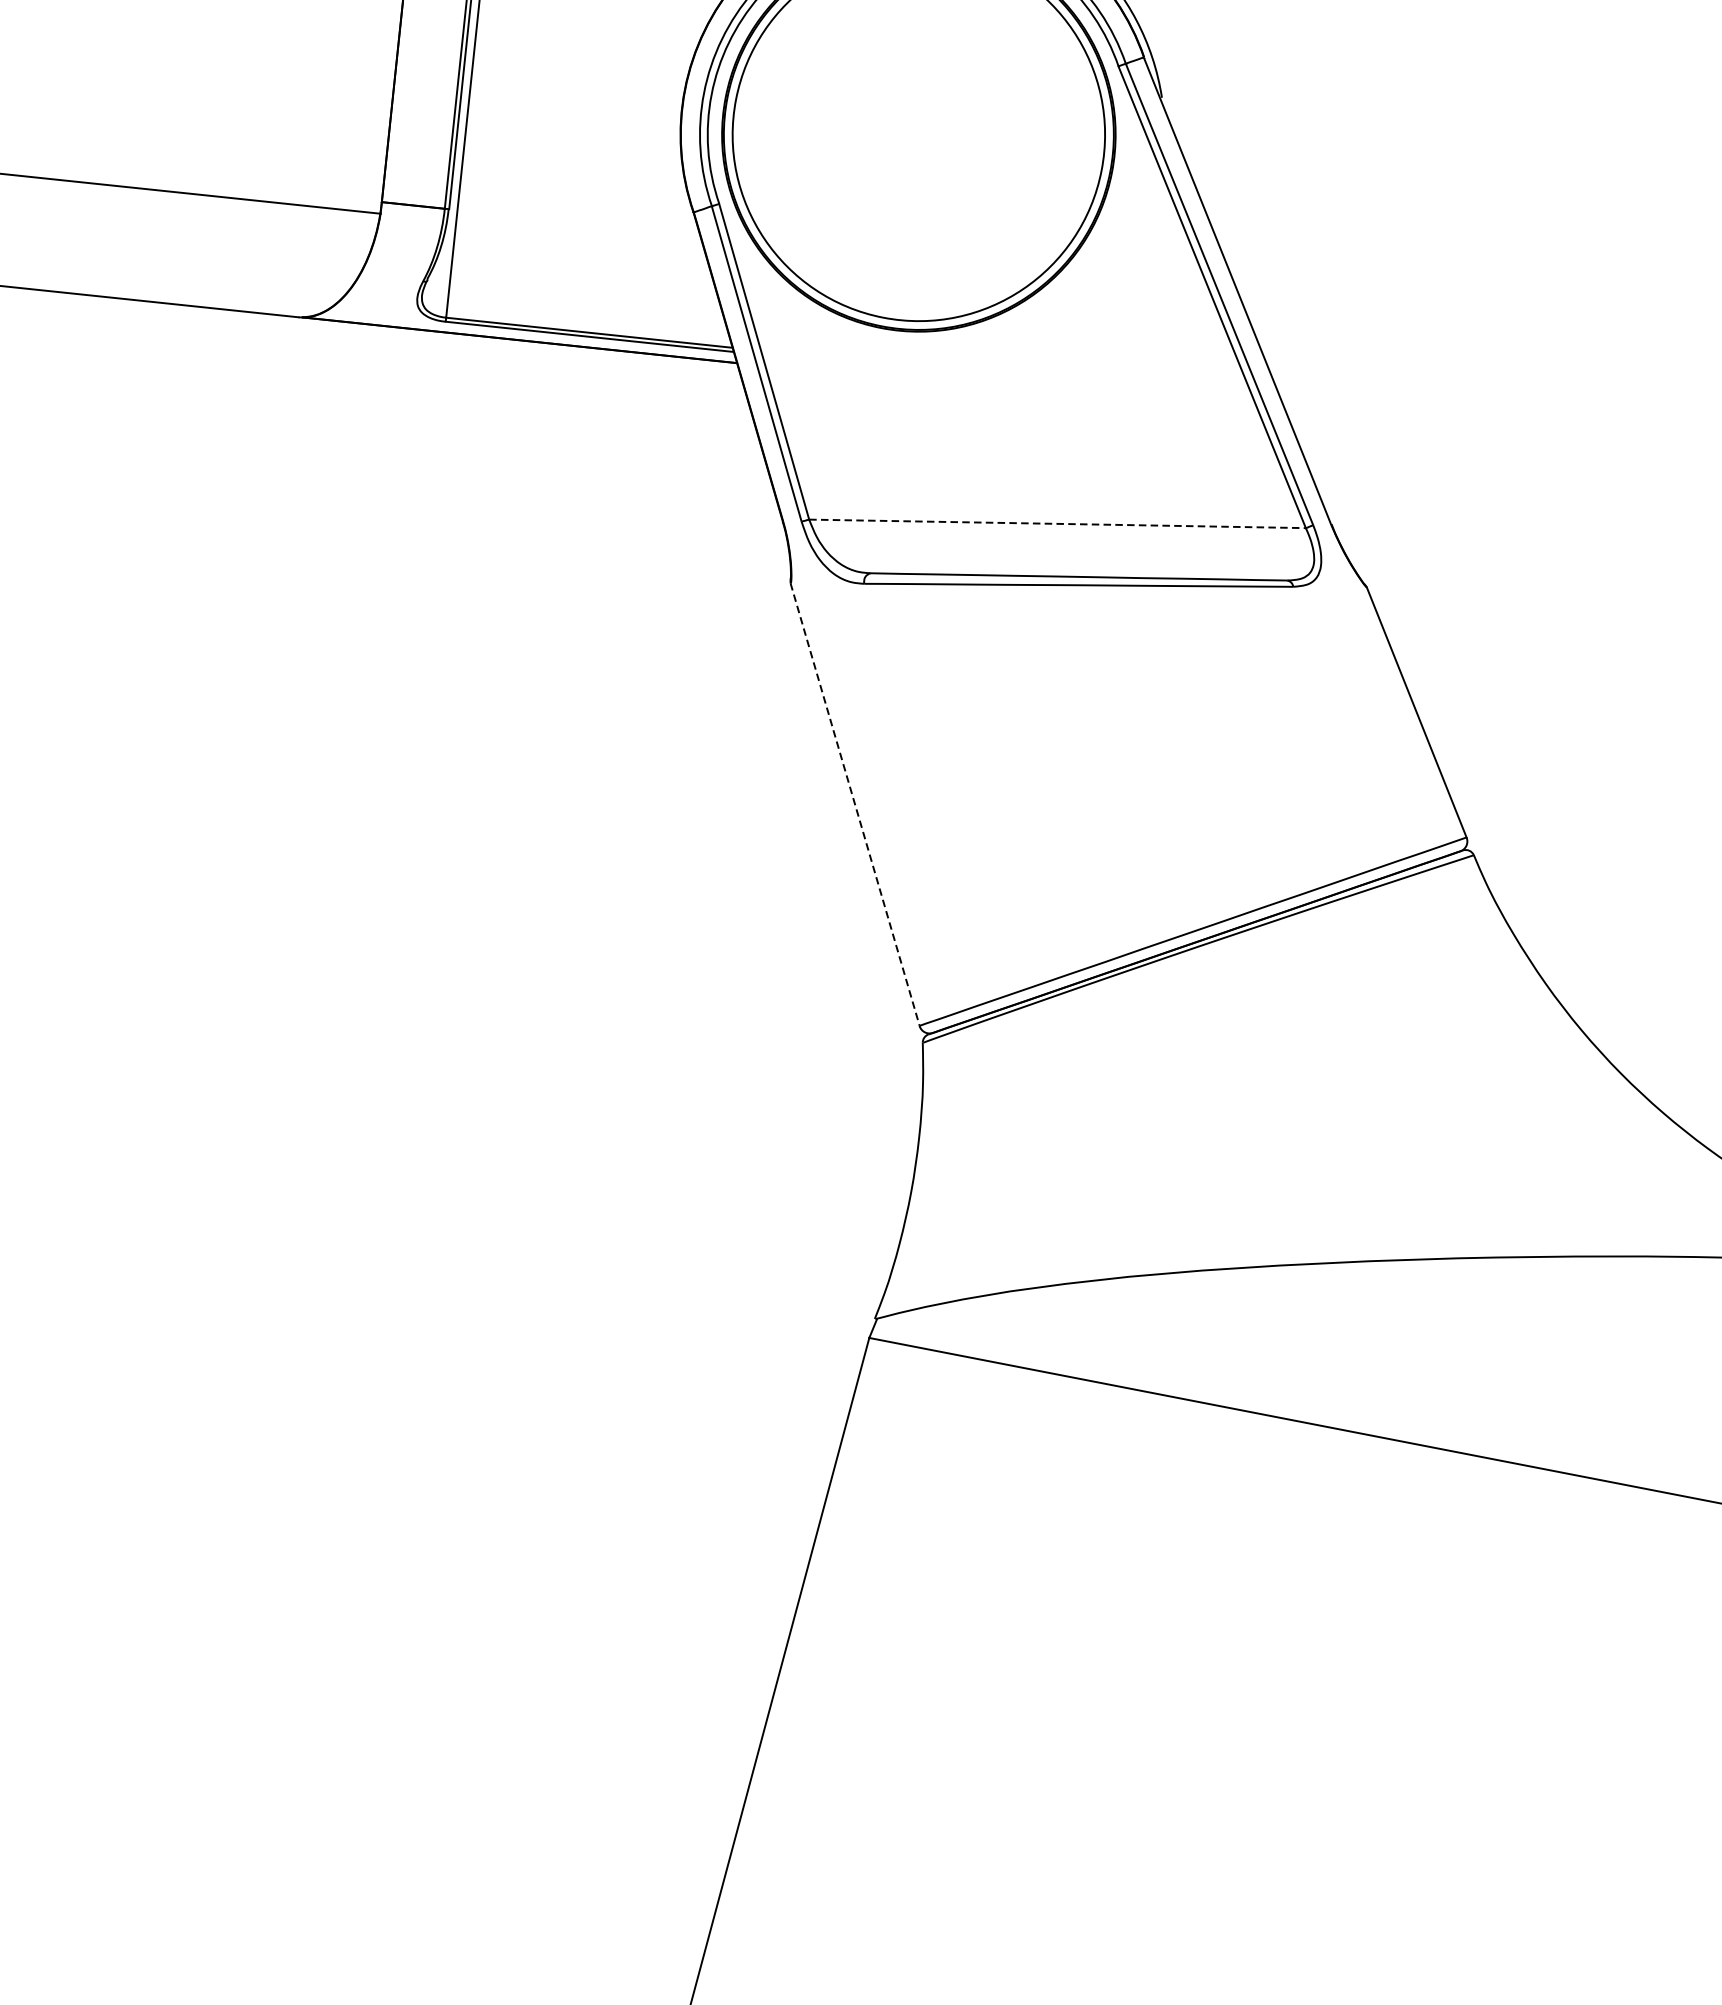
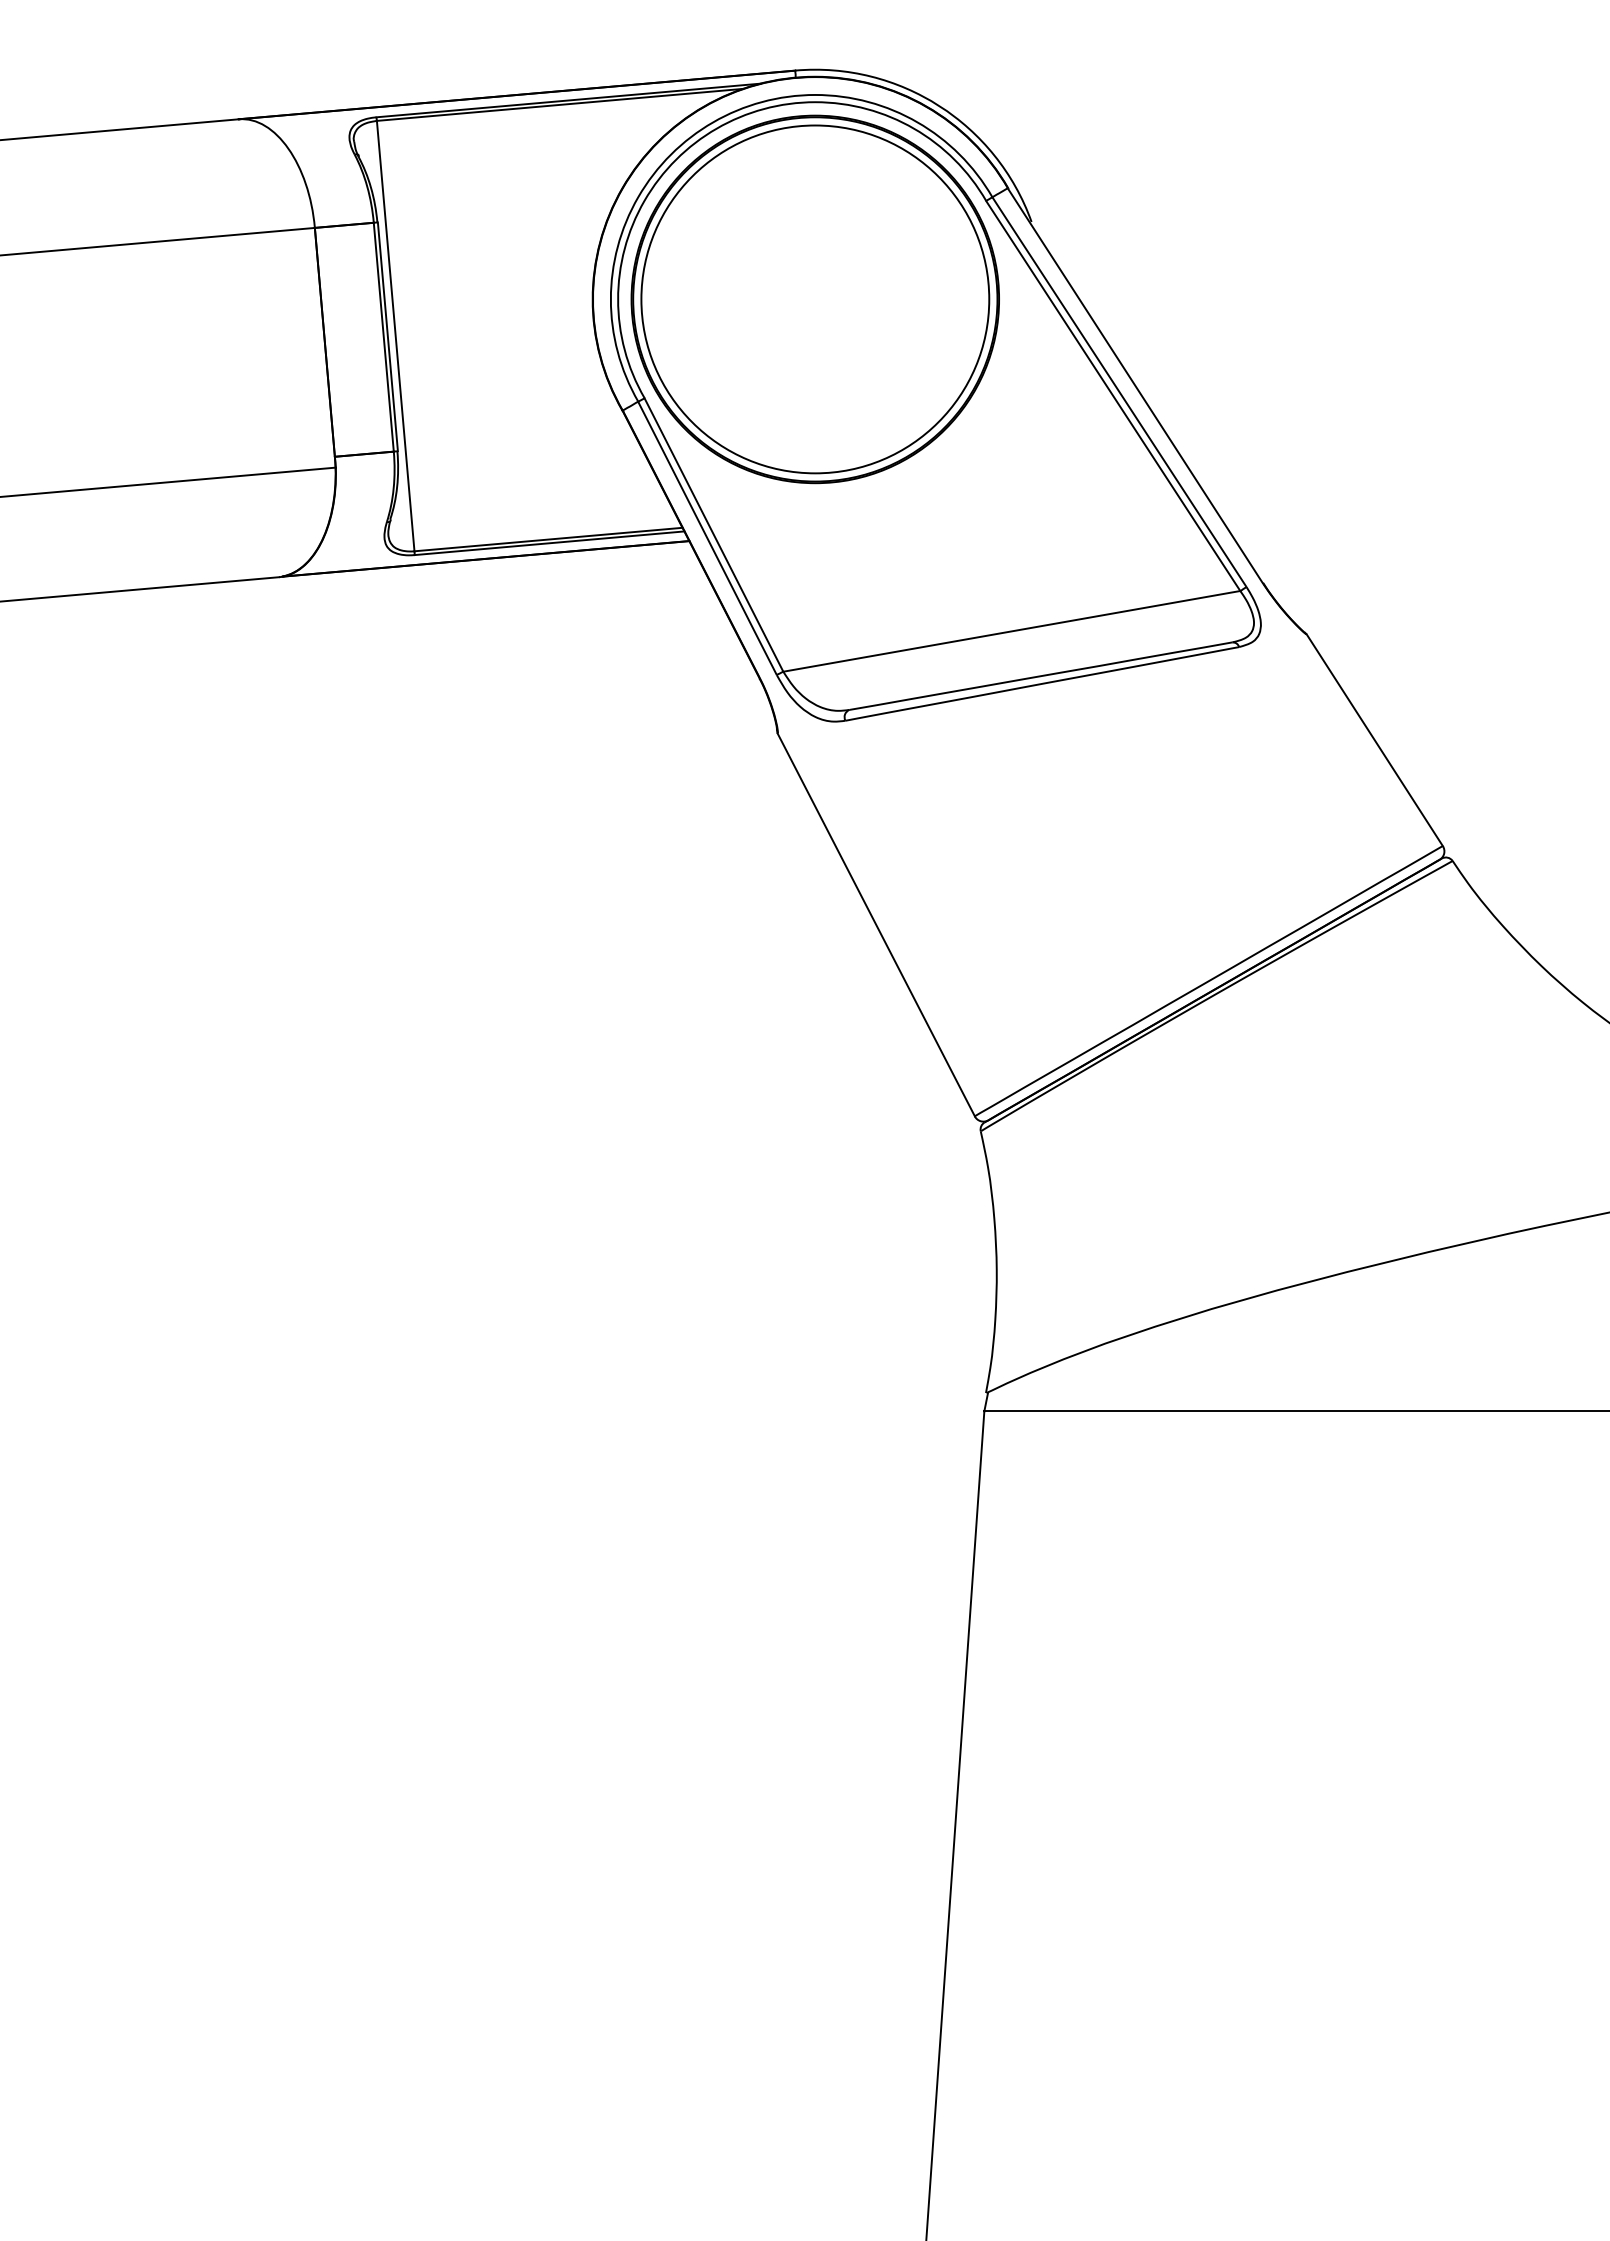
line: (1058, 524) -> (1012, 631), dashed -> solid
line: (855, 805) -> (876, 925), dashed -> solid

